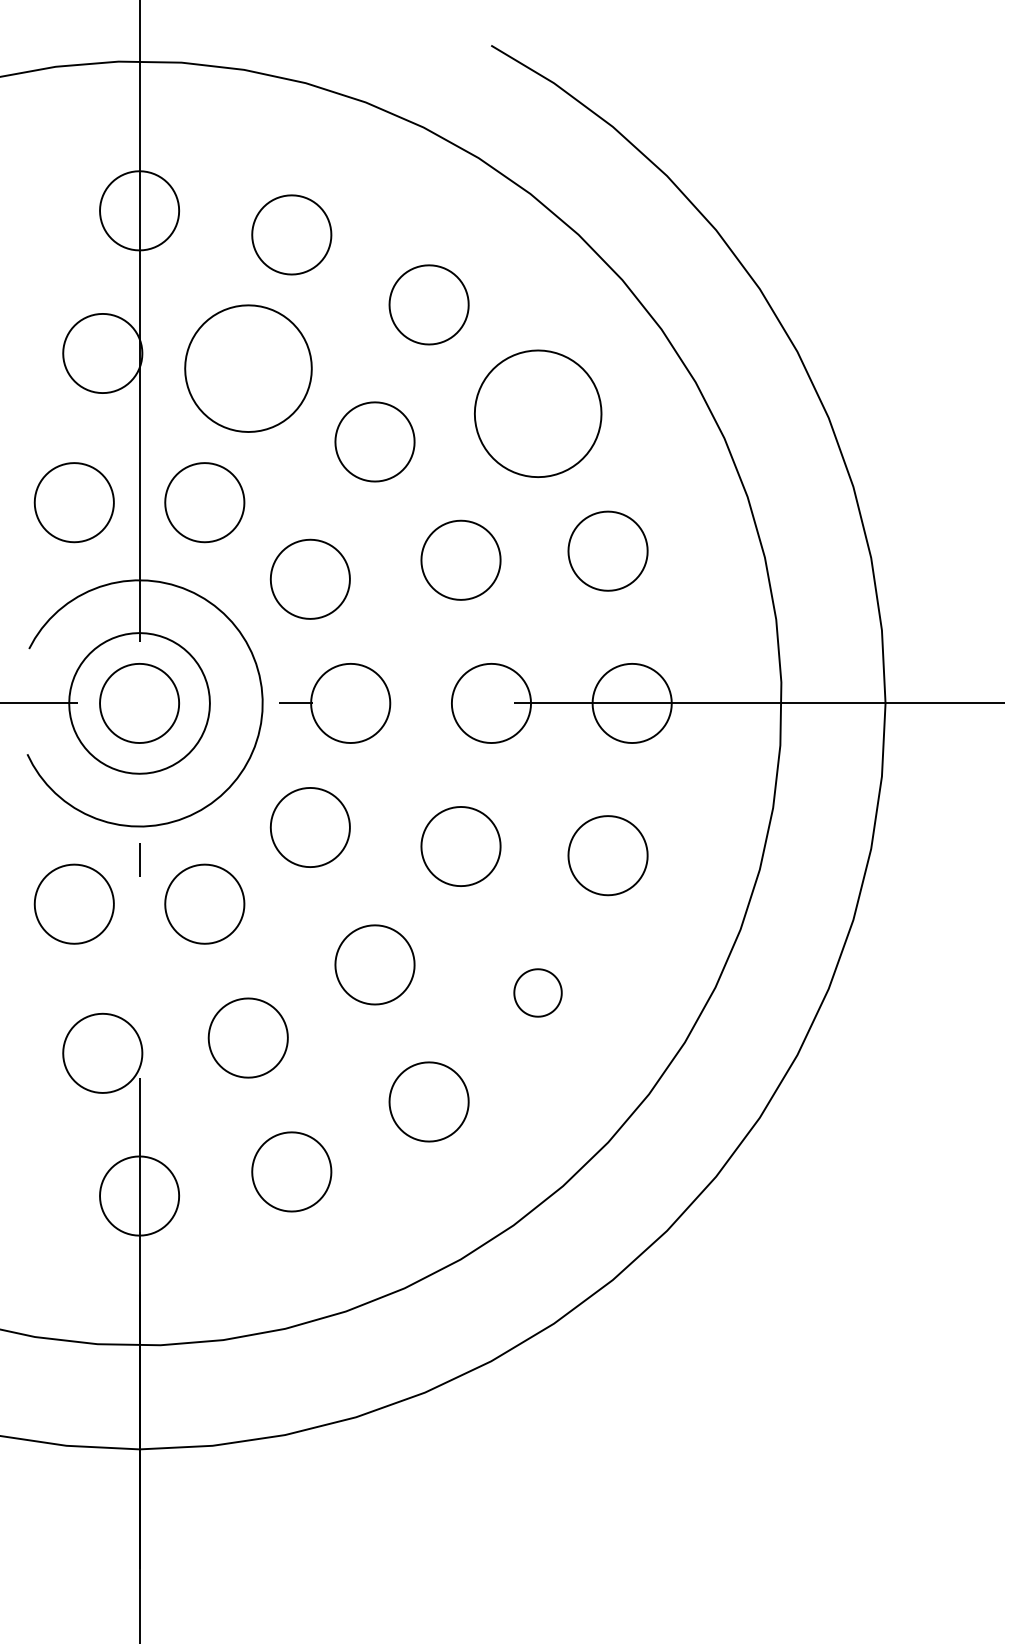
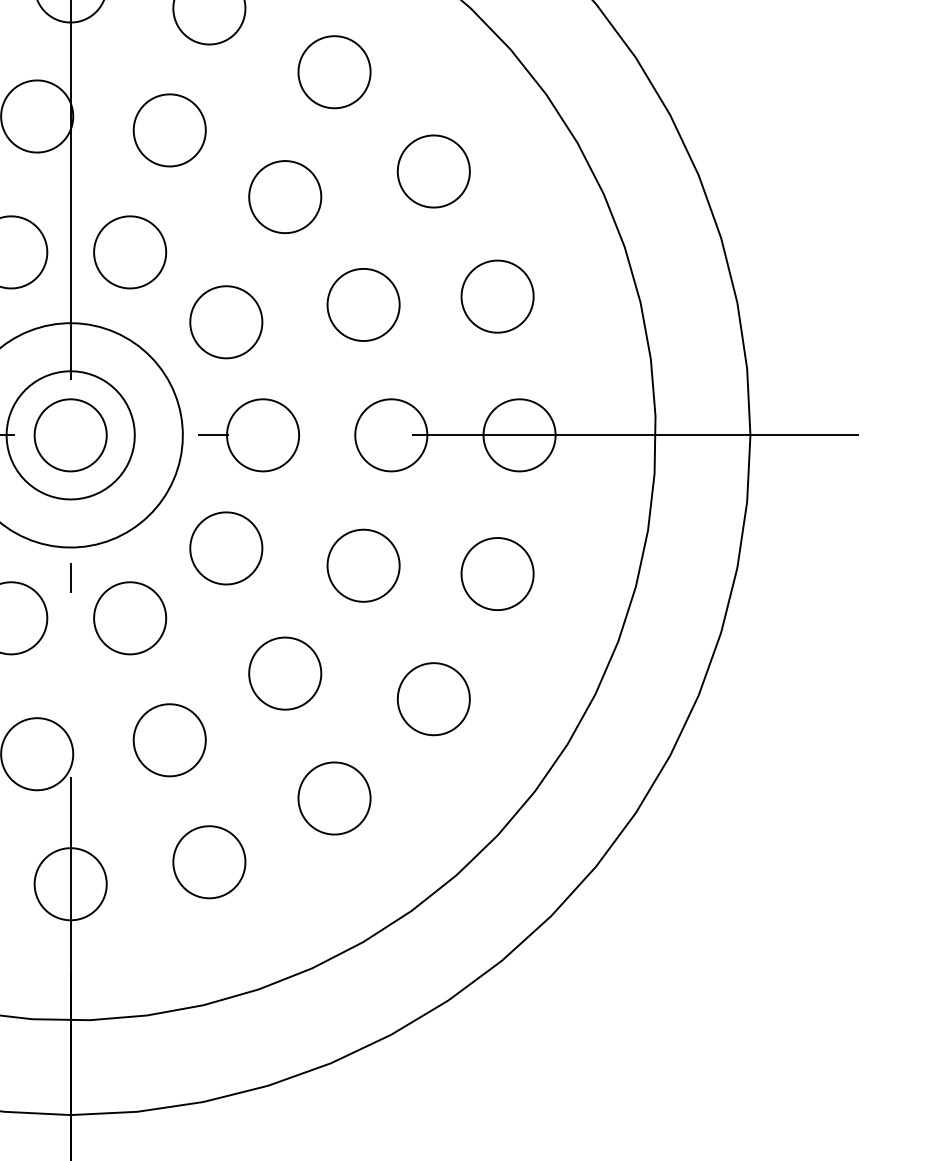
part: (247, 368) -> (169, 130), size x0.62
part: (537, 413) -> (433, 171), size x0.62
part: (537, 992) -> (433, 698), size x1.67

